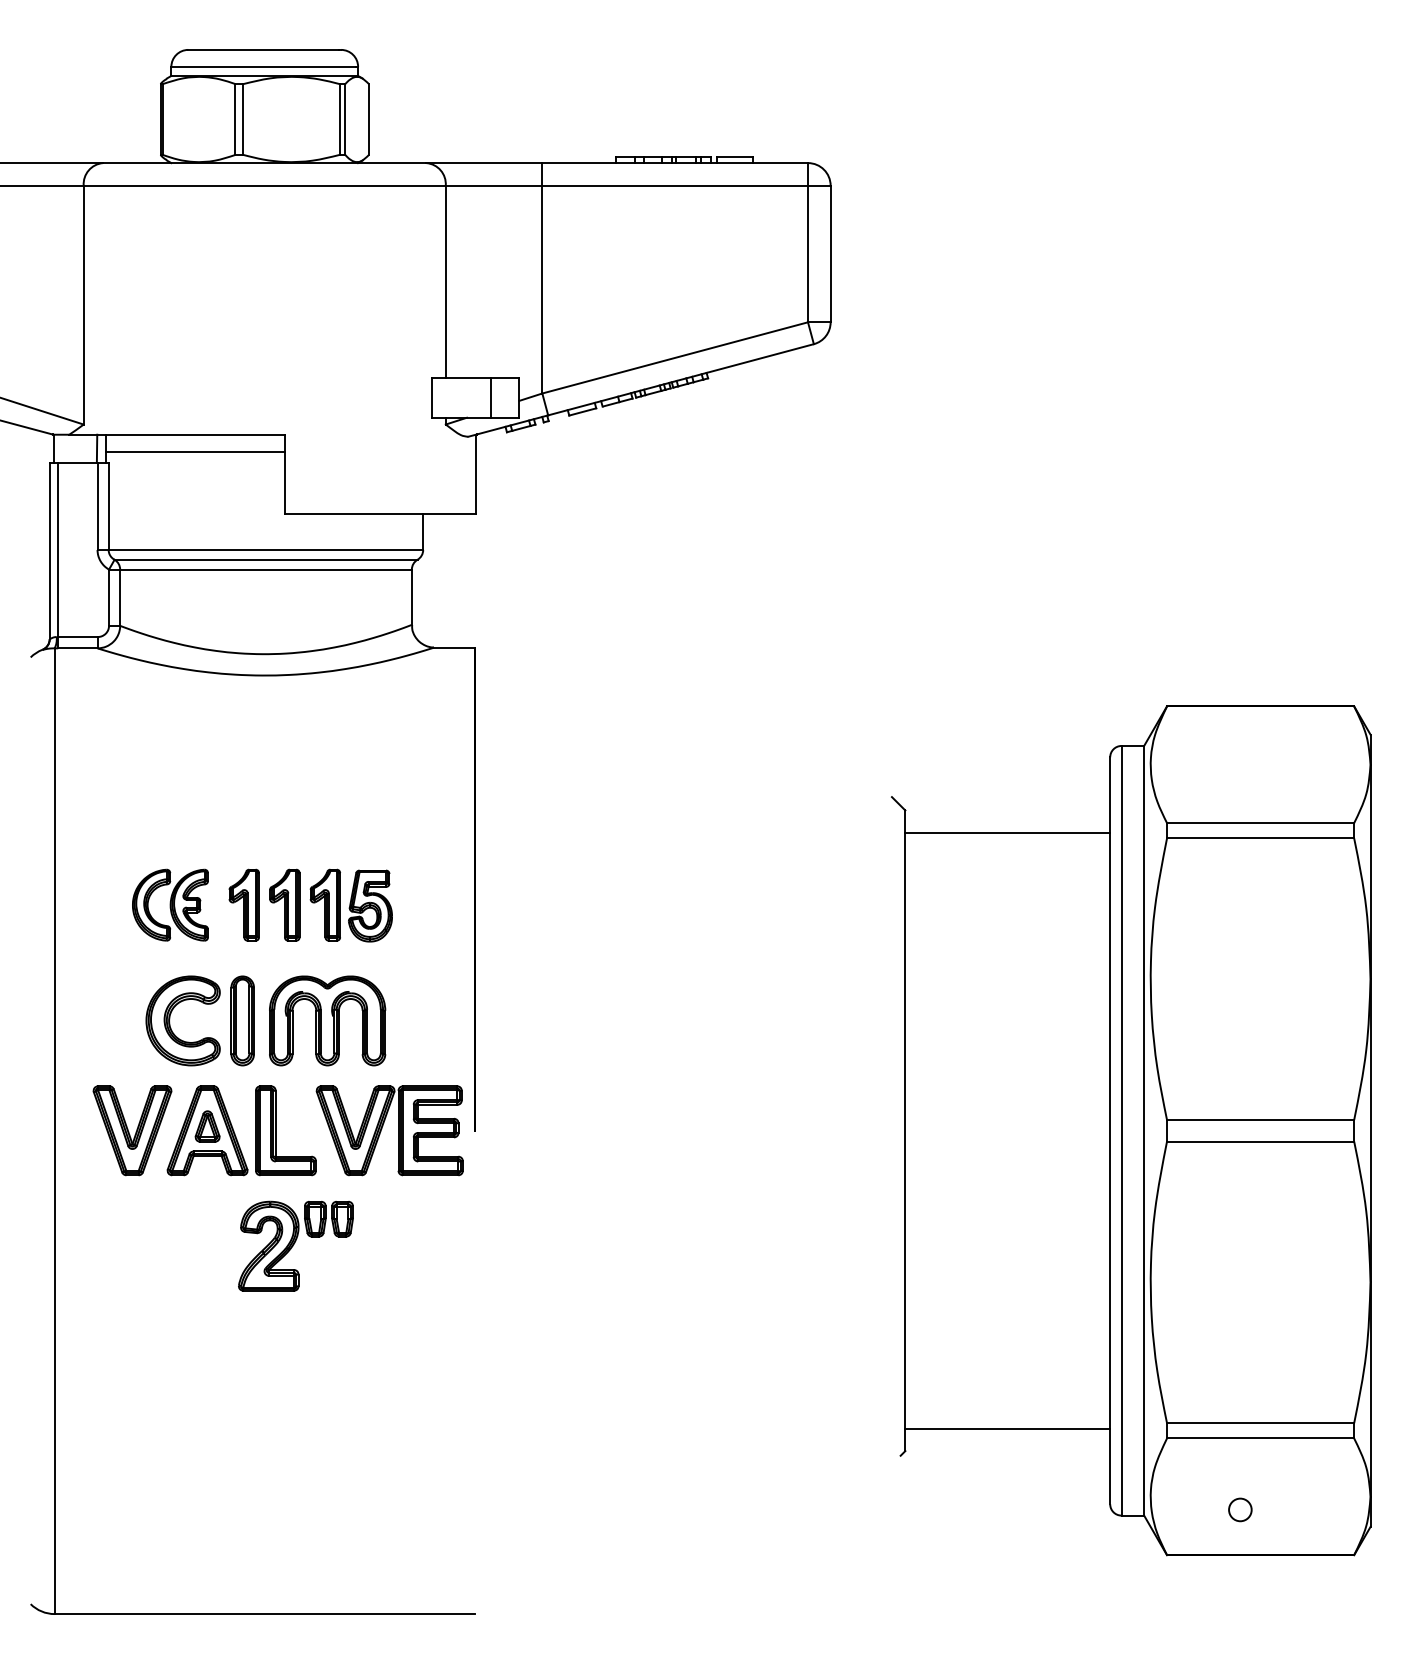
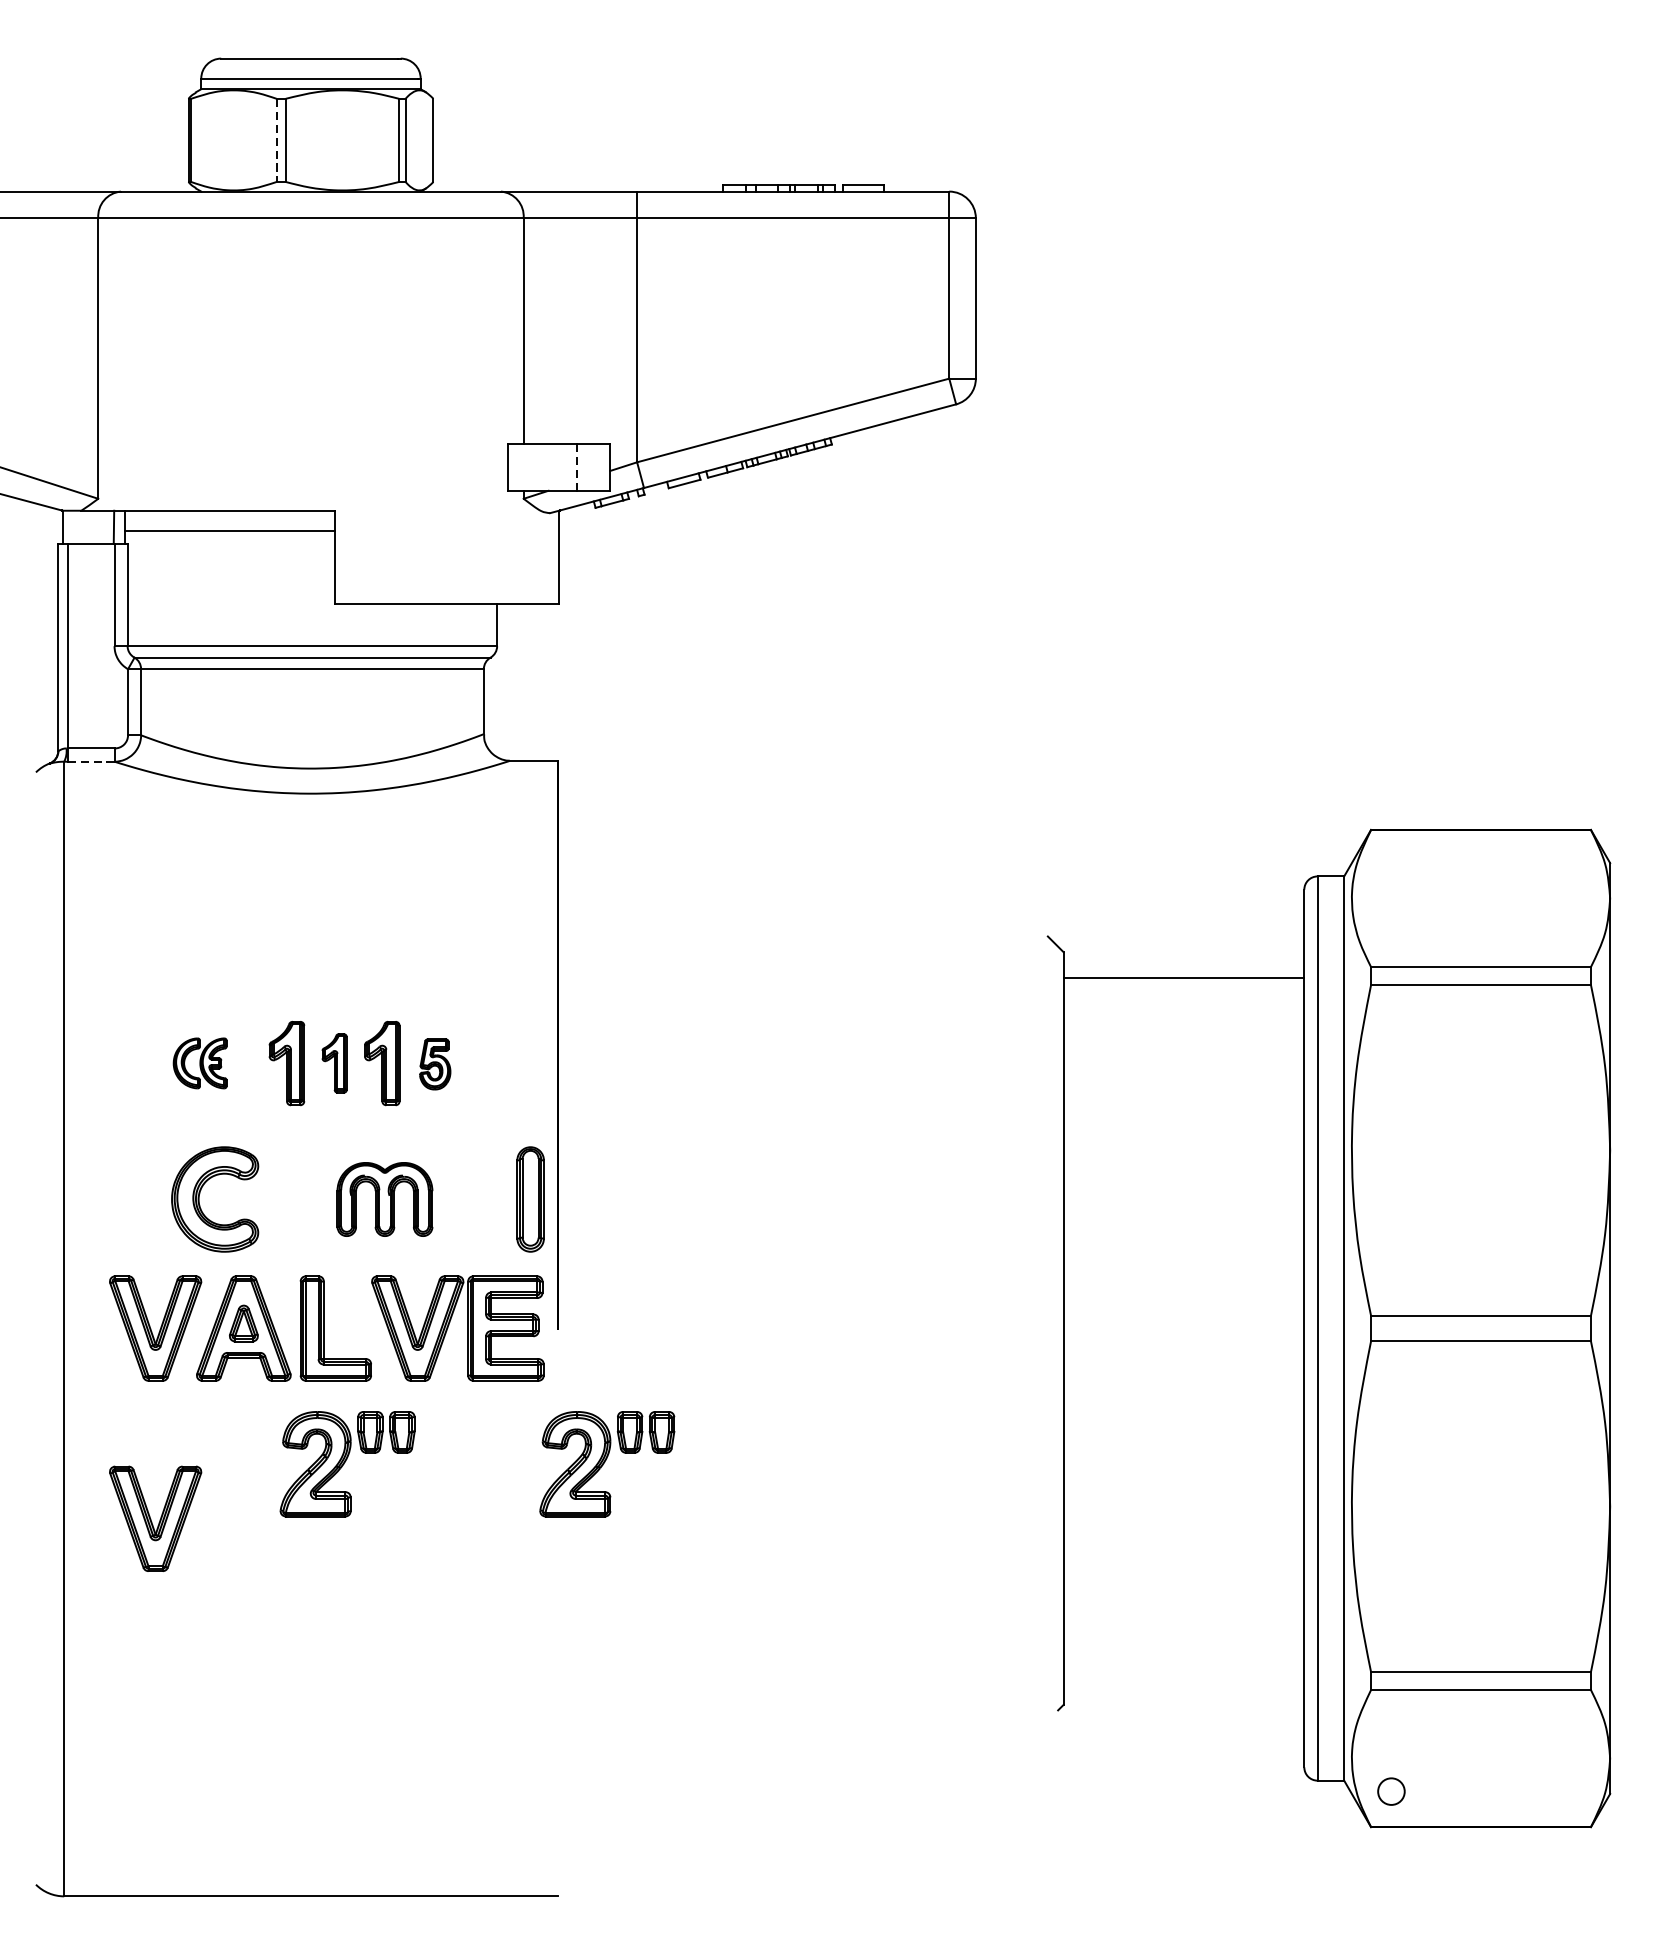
line: (235, 120) -> (276, 141), solid -> dashed
line: (491, 397) -> (577, 467), solid -> dashed
line: (77, 648) -> (90, 761), solid -> dashed
part: (170, 904) -> (200, 1062), size x0.6
part: (284, 904) -> (334, 1062), size x0.7
part: (370, 905) -> (435, 1063), size x0.6
part: (242, 1020) -> (530, 1198), moved
part: (327, 1020) -> (384, 1198), size x0.7
part: (516, 1245) -> (606, 1463), added
part: (132, 1292) -> (155, 1518), added
line: (1007, 1429) -> (1183, 1679), removed
circle: (1240, 1509) -> (1391, 1791), moved

